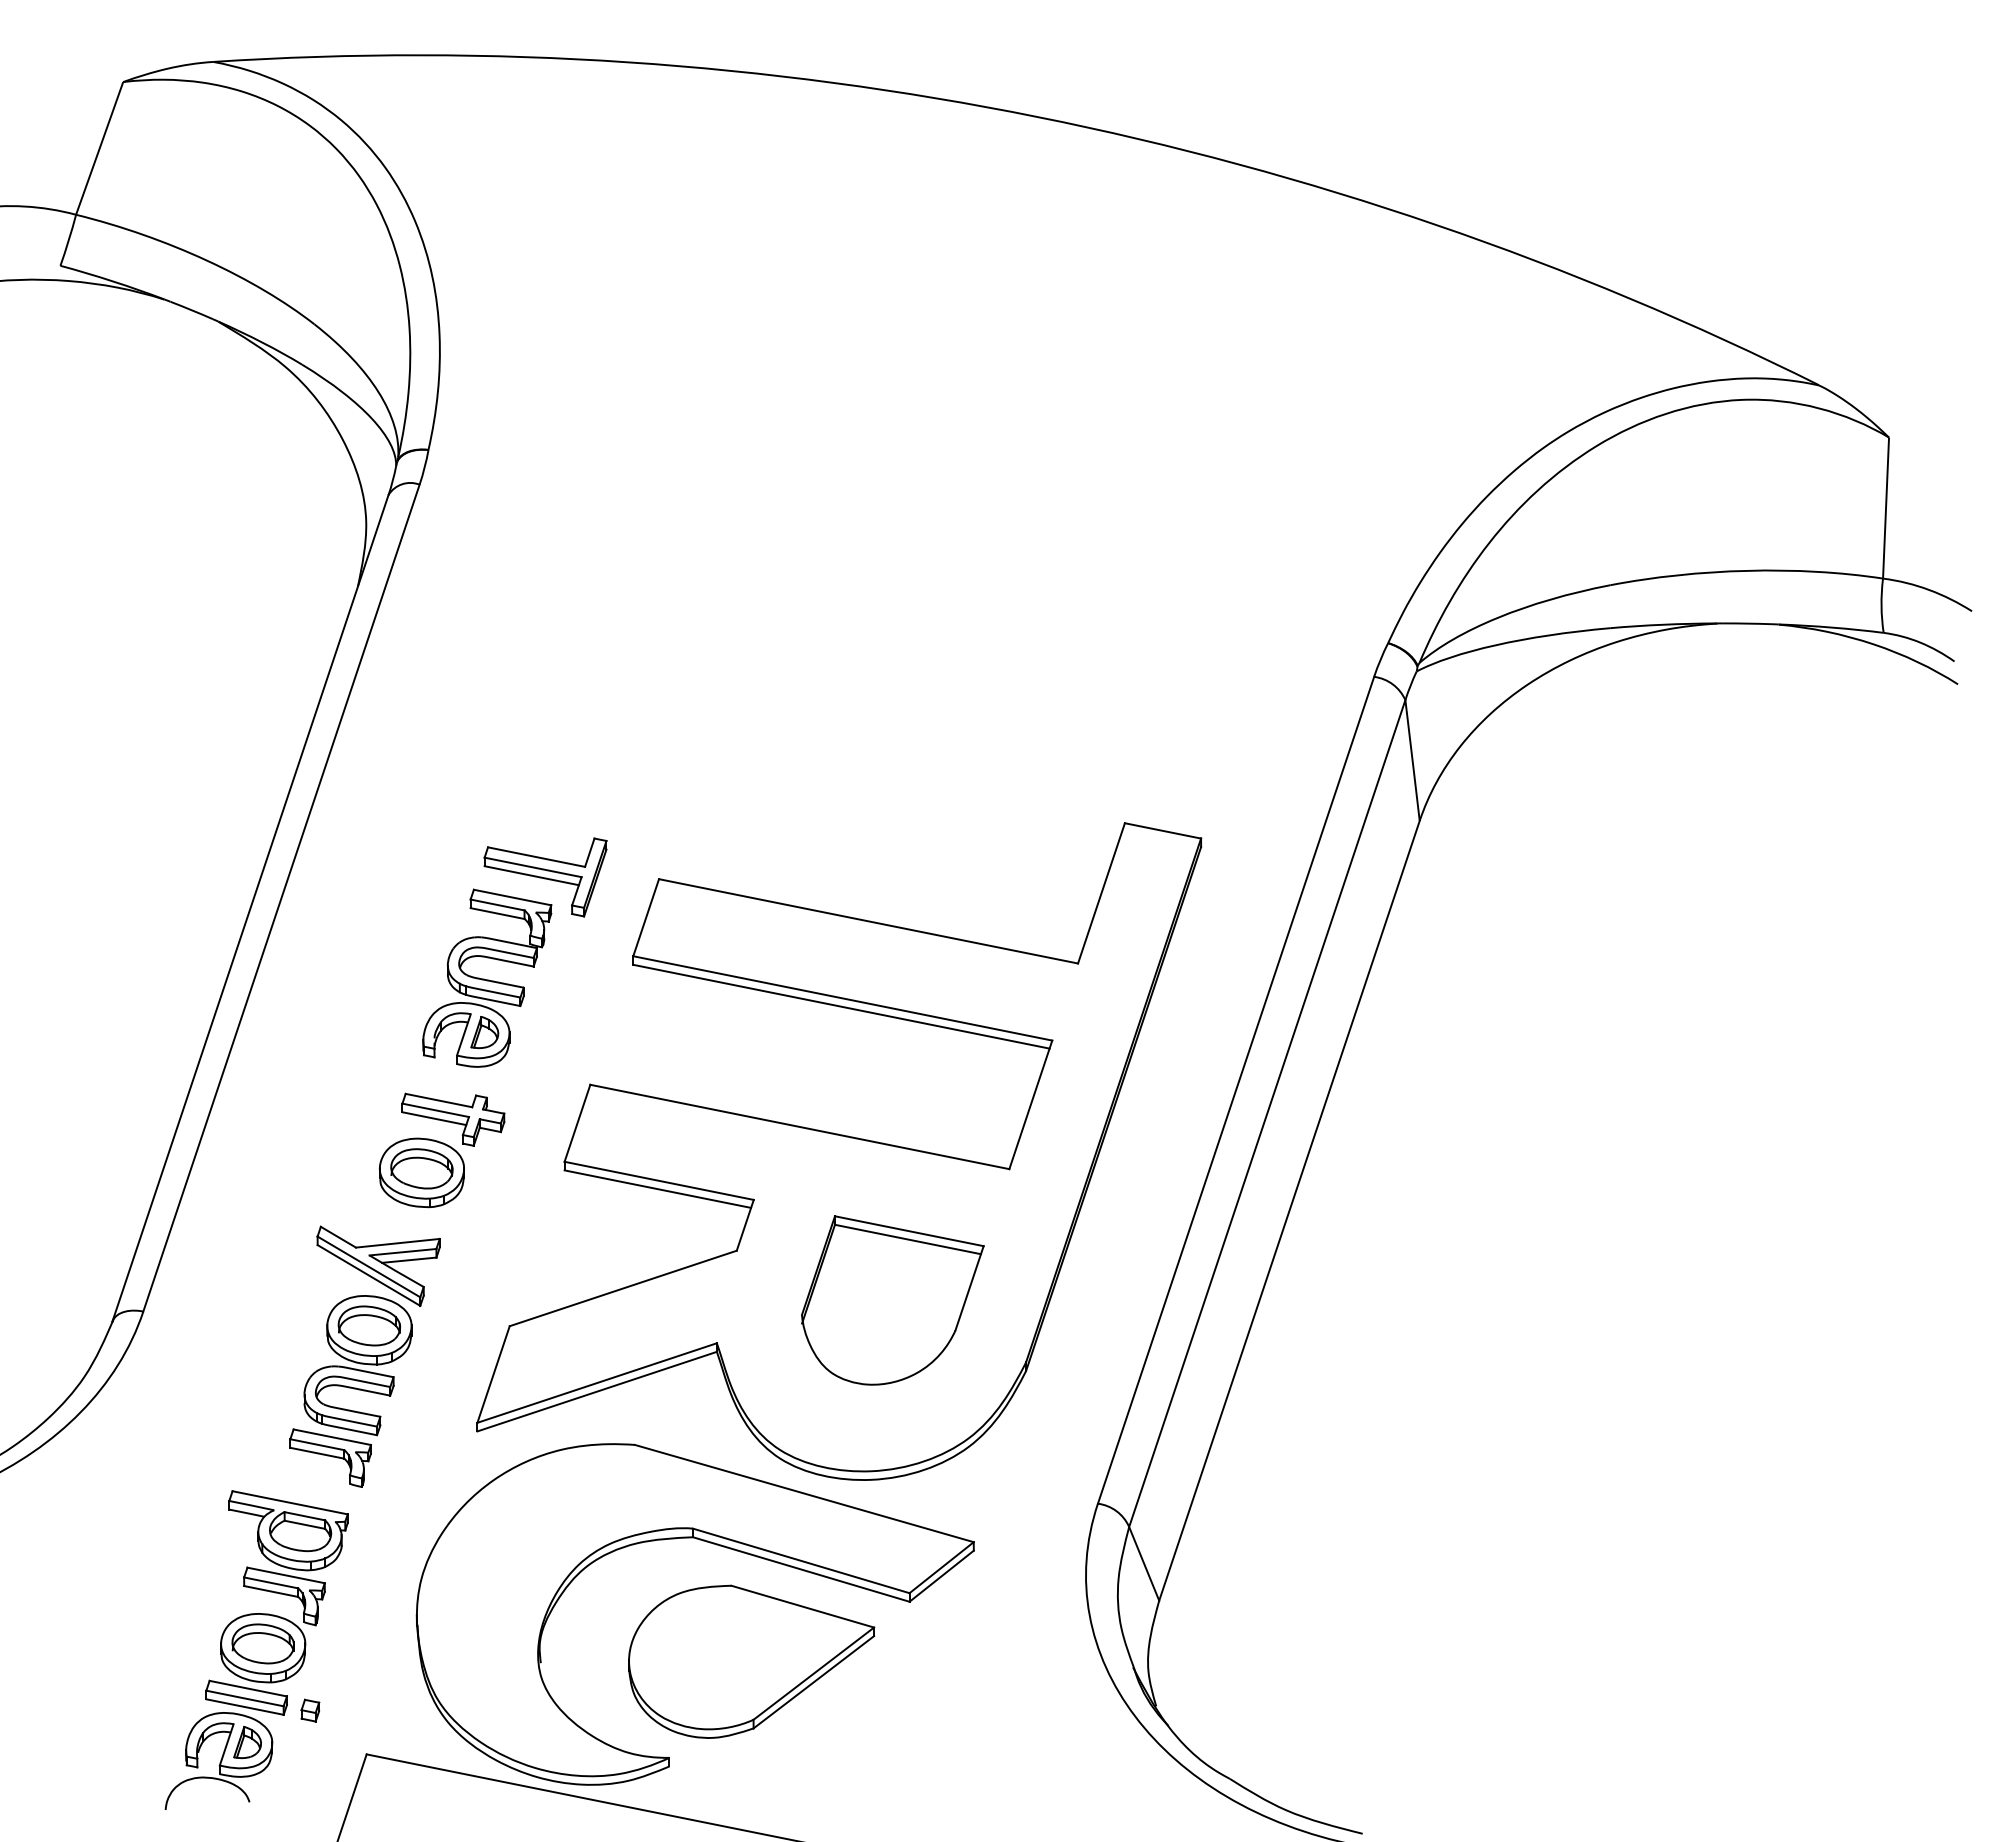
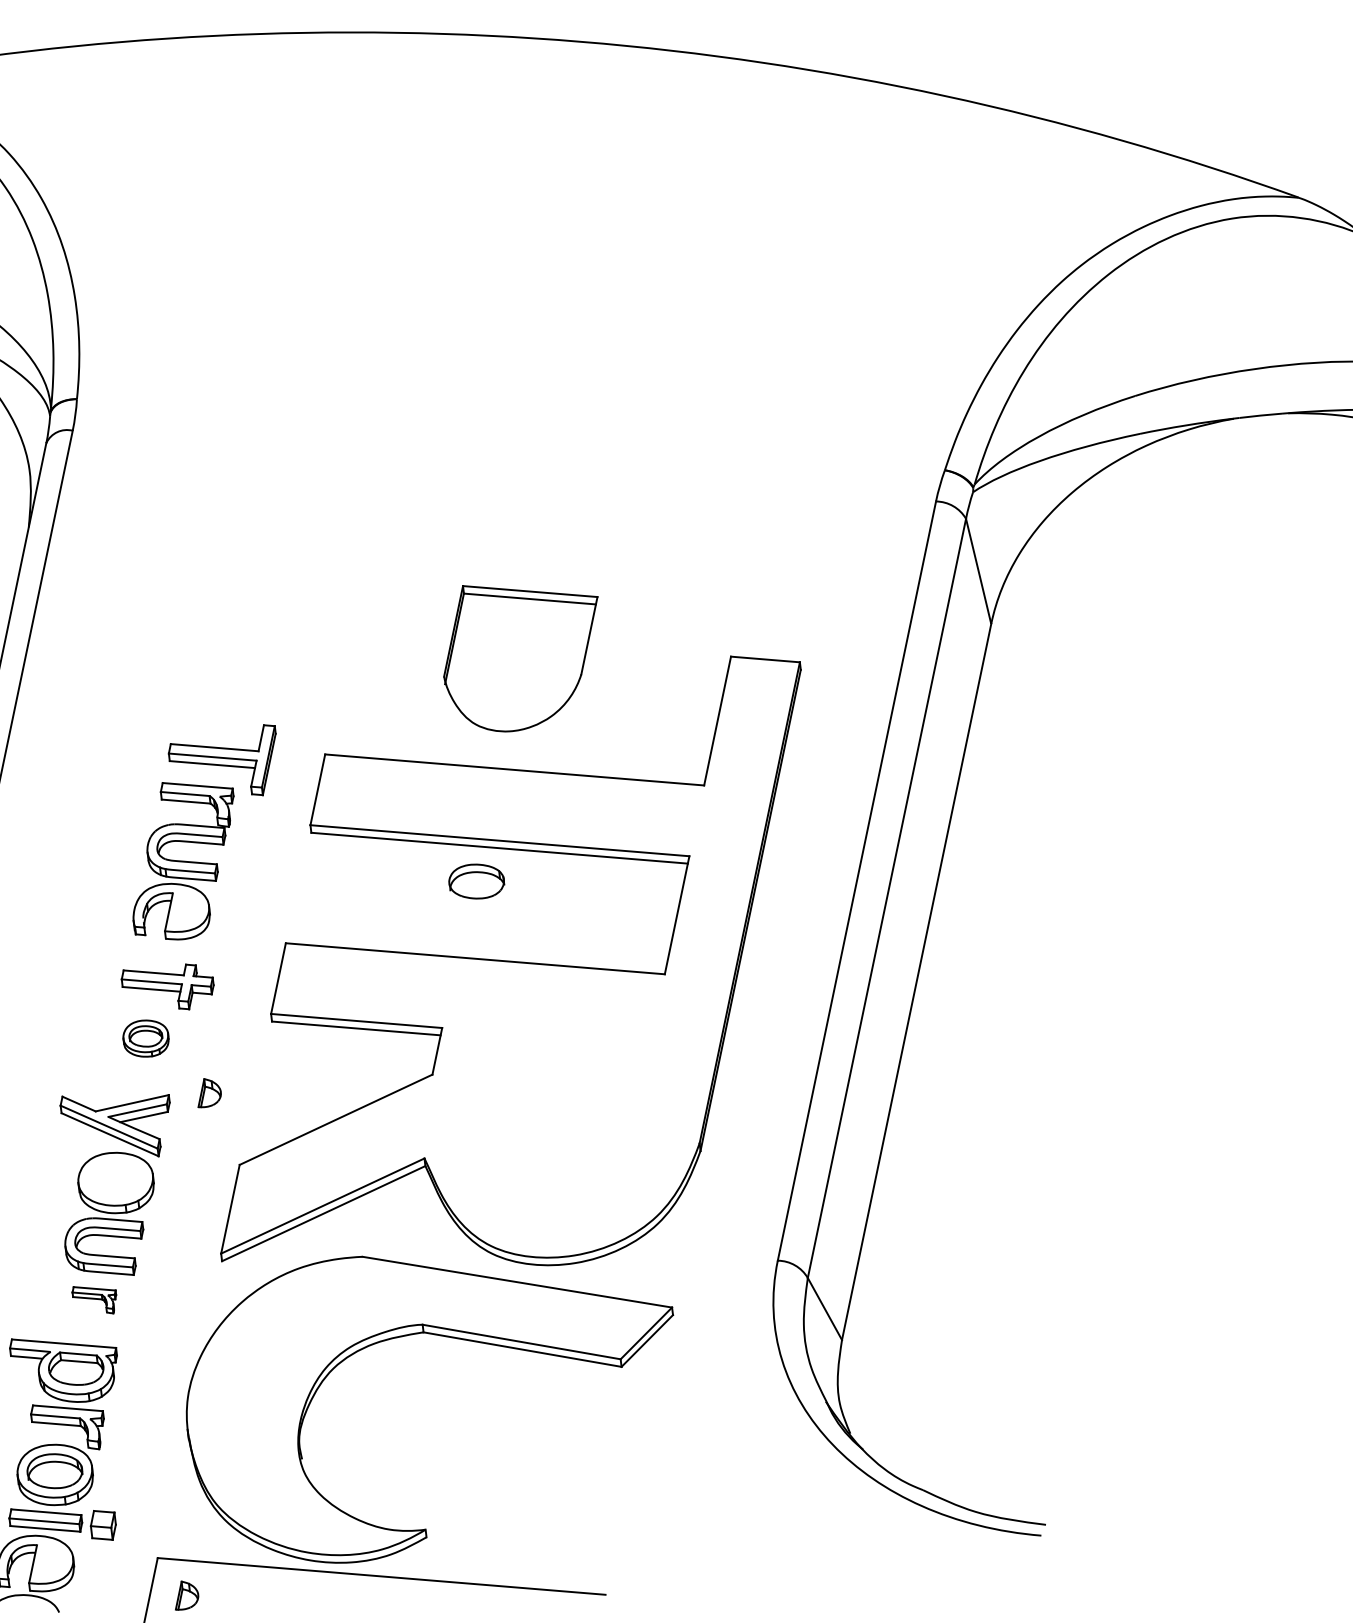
part: (484, 1032) -> (208, 1092), moved
part: (421, 1172) -> (145, 1038), size x0.6
part: (892, 1300) -> (522, 654), moved
part: (369, 1325) -> (476, 881), moved
part: (330, 1457) -> (94, 1299), size x0.6
part: (751, 1661) -> (488, 1436), removed
part: (310, 1710) -> (103, 1525), size x1.6
part: (247, 1742) -> (186, 1595), moved

